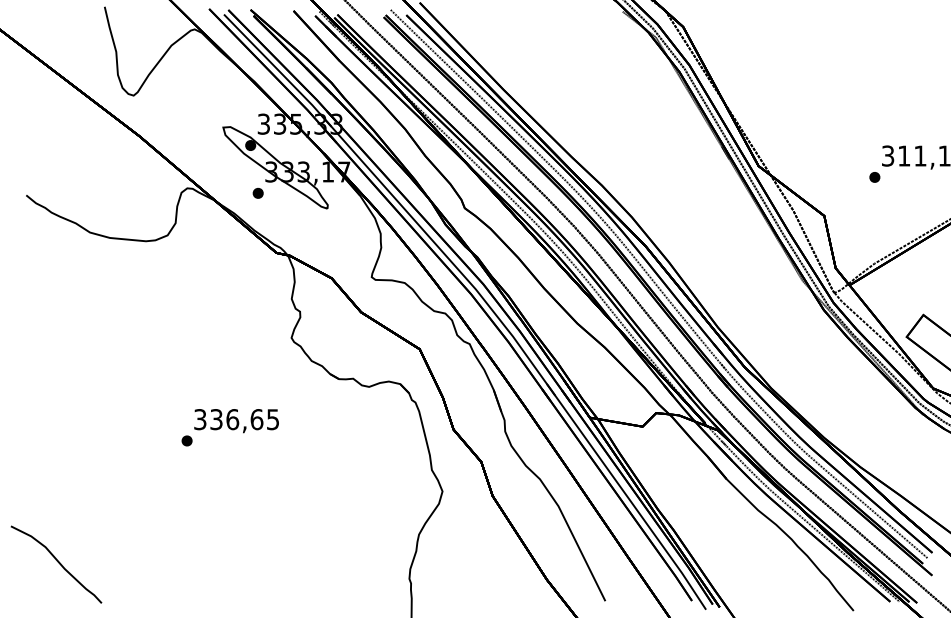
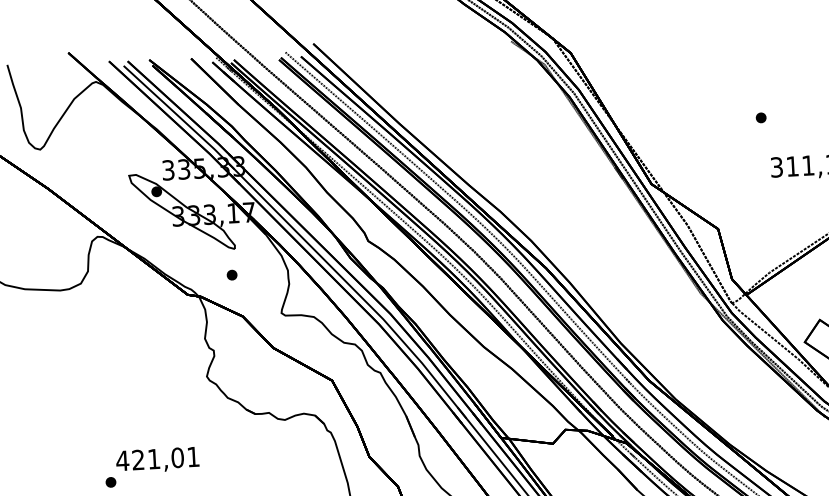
part: (874, 177) -> (760, 118), moved
part: (257, 193) -> (231, 275), moved
text: (235, 419) -> (156, 458), 336,65 -> 421,01

